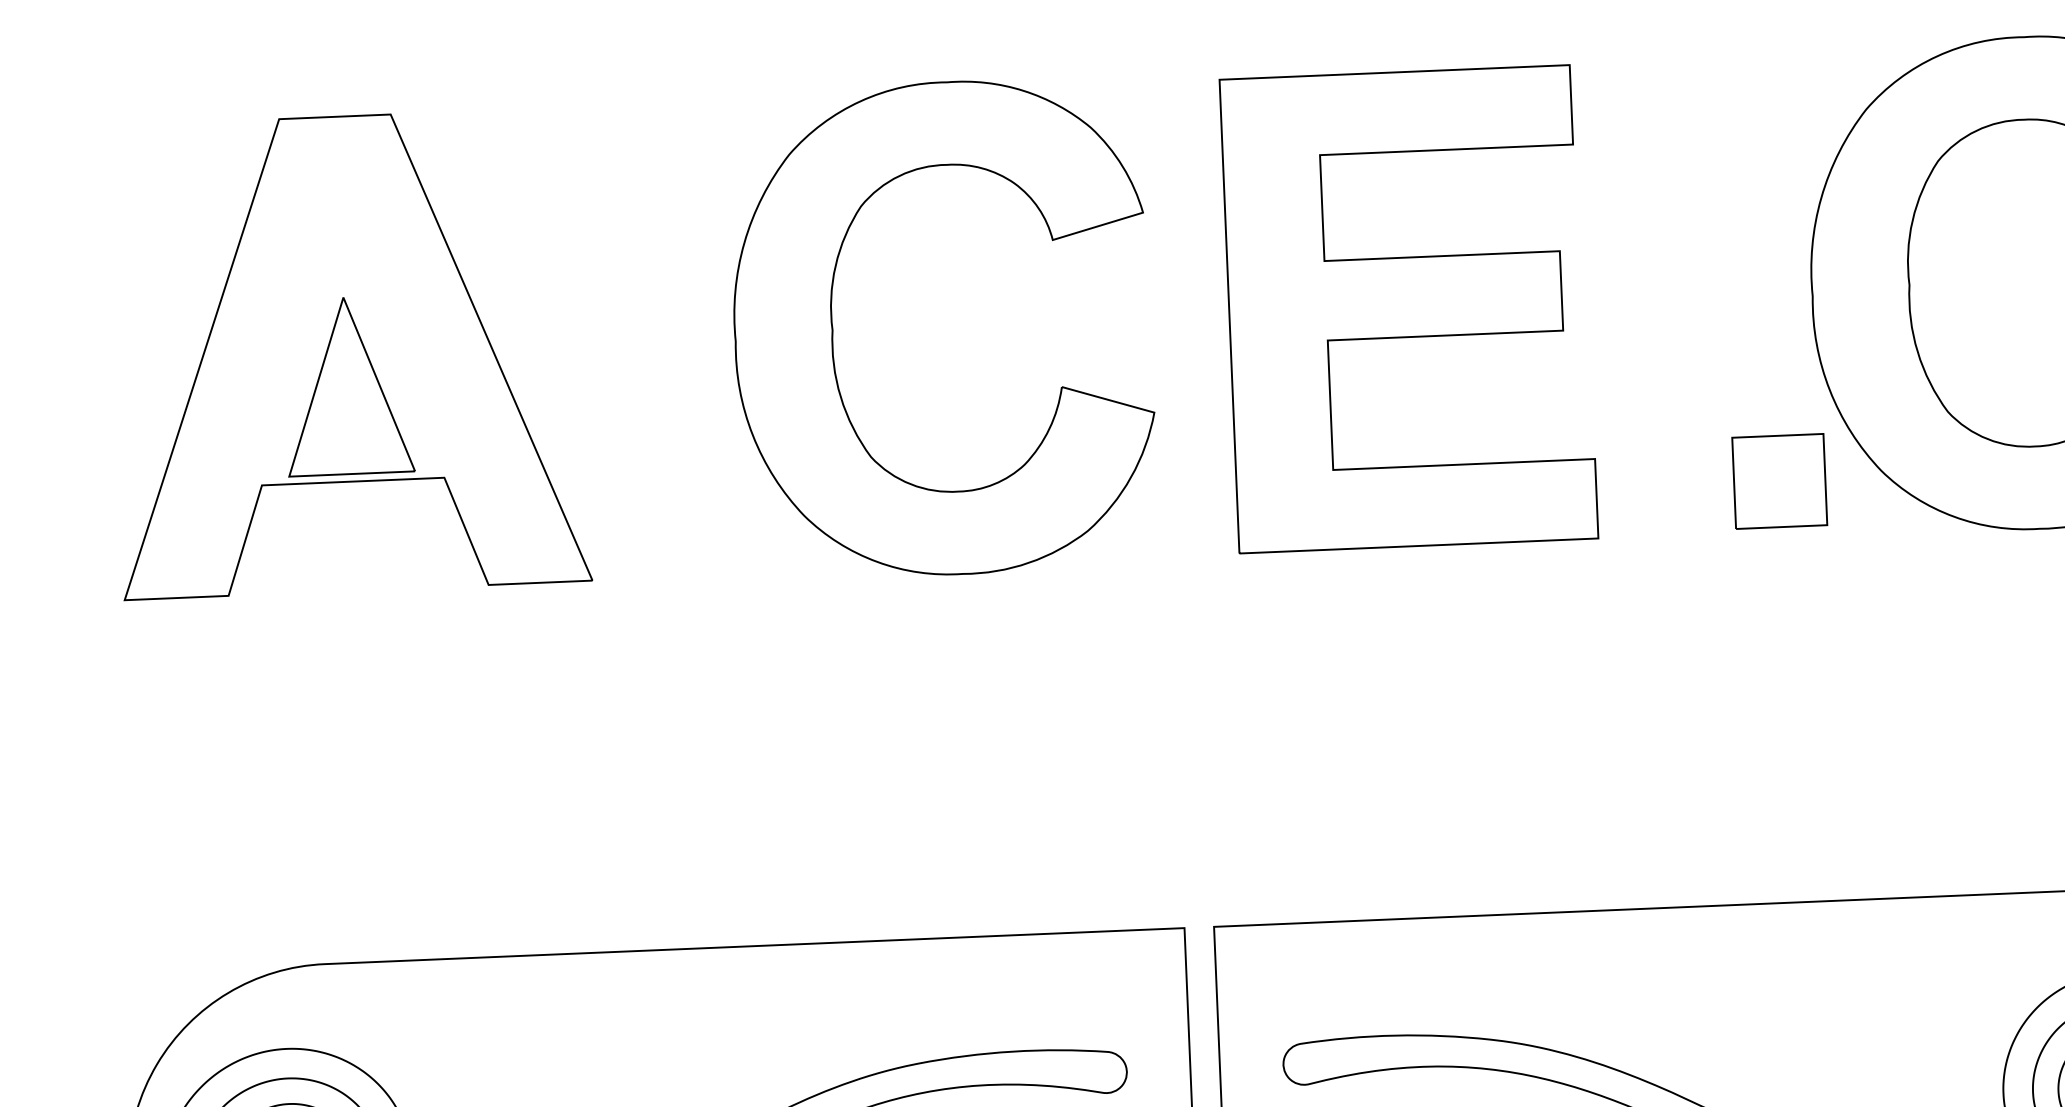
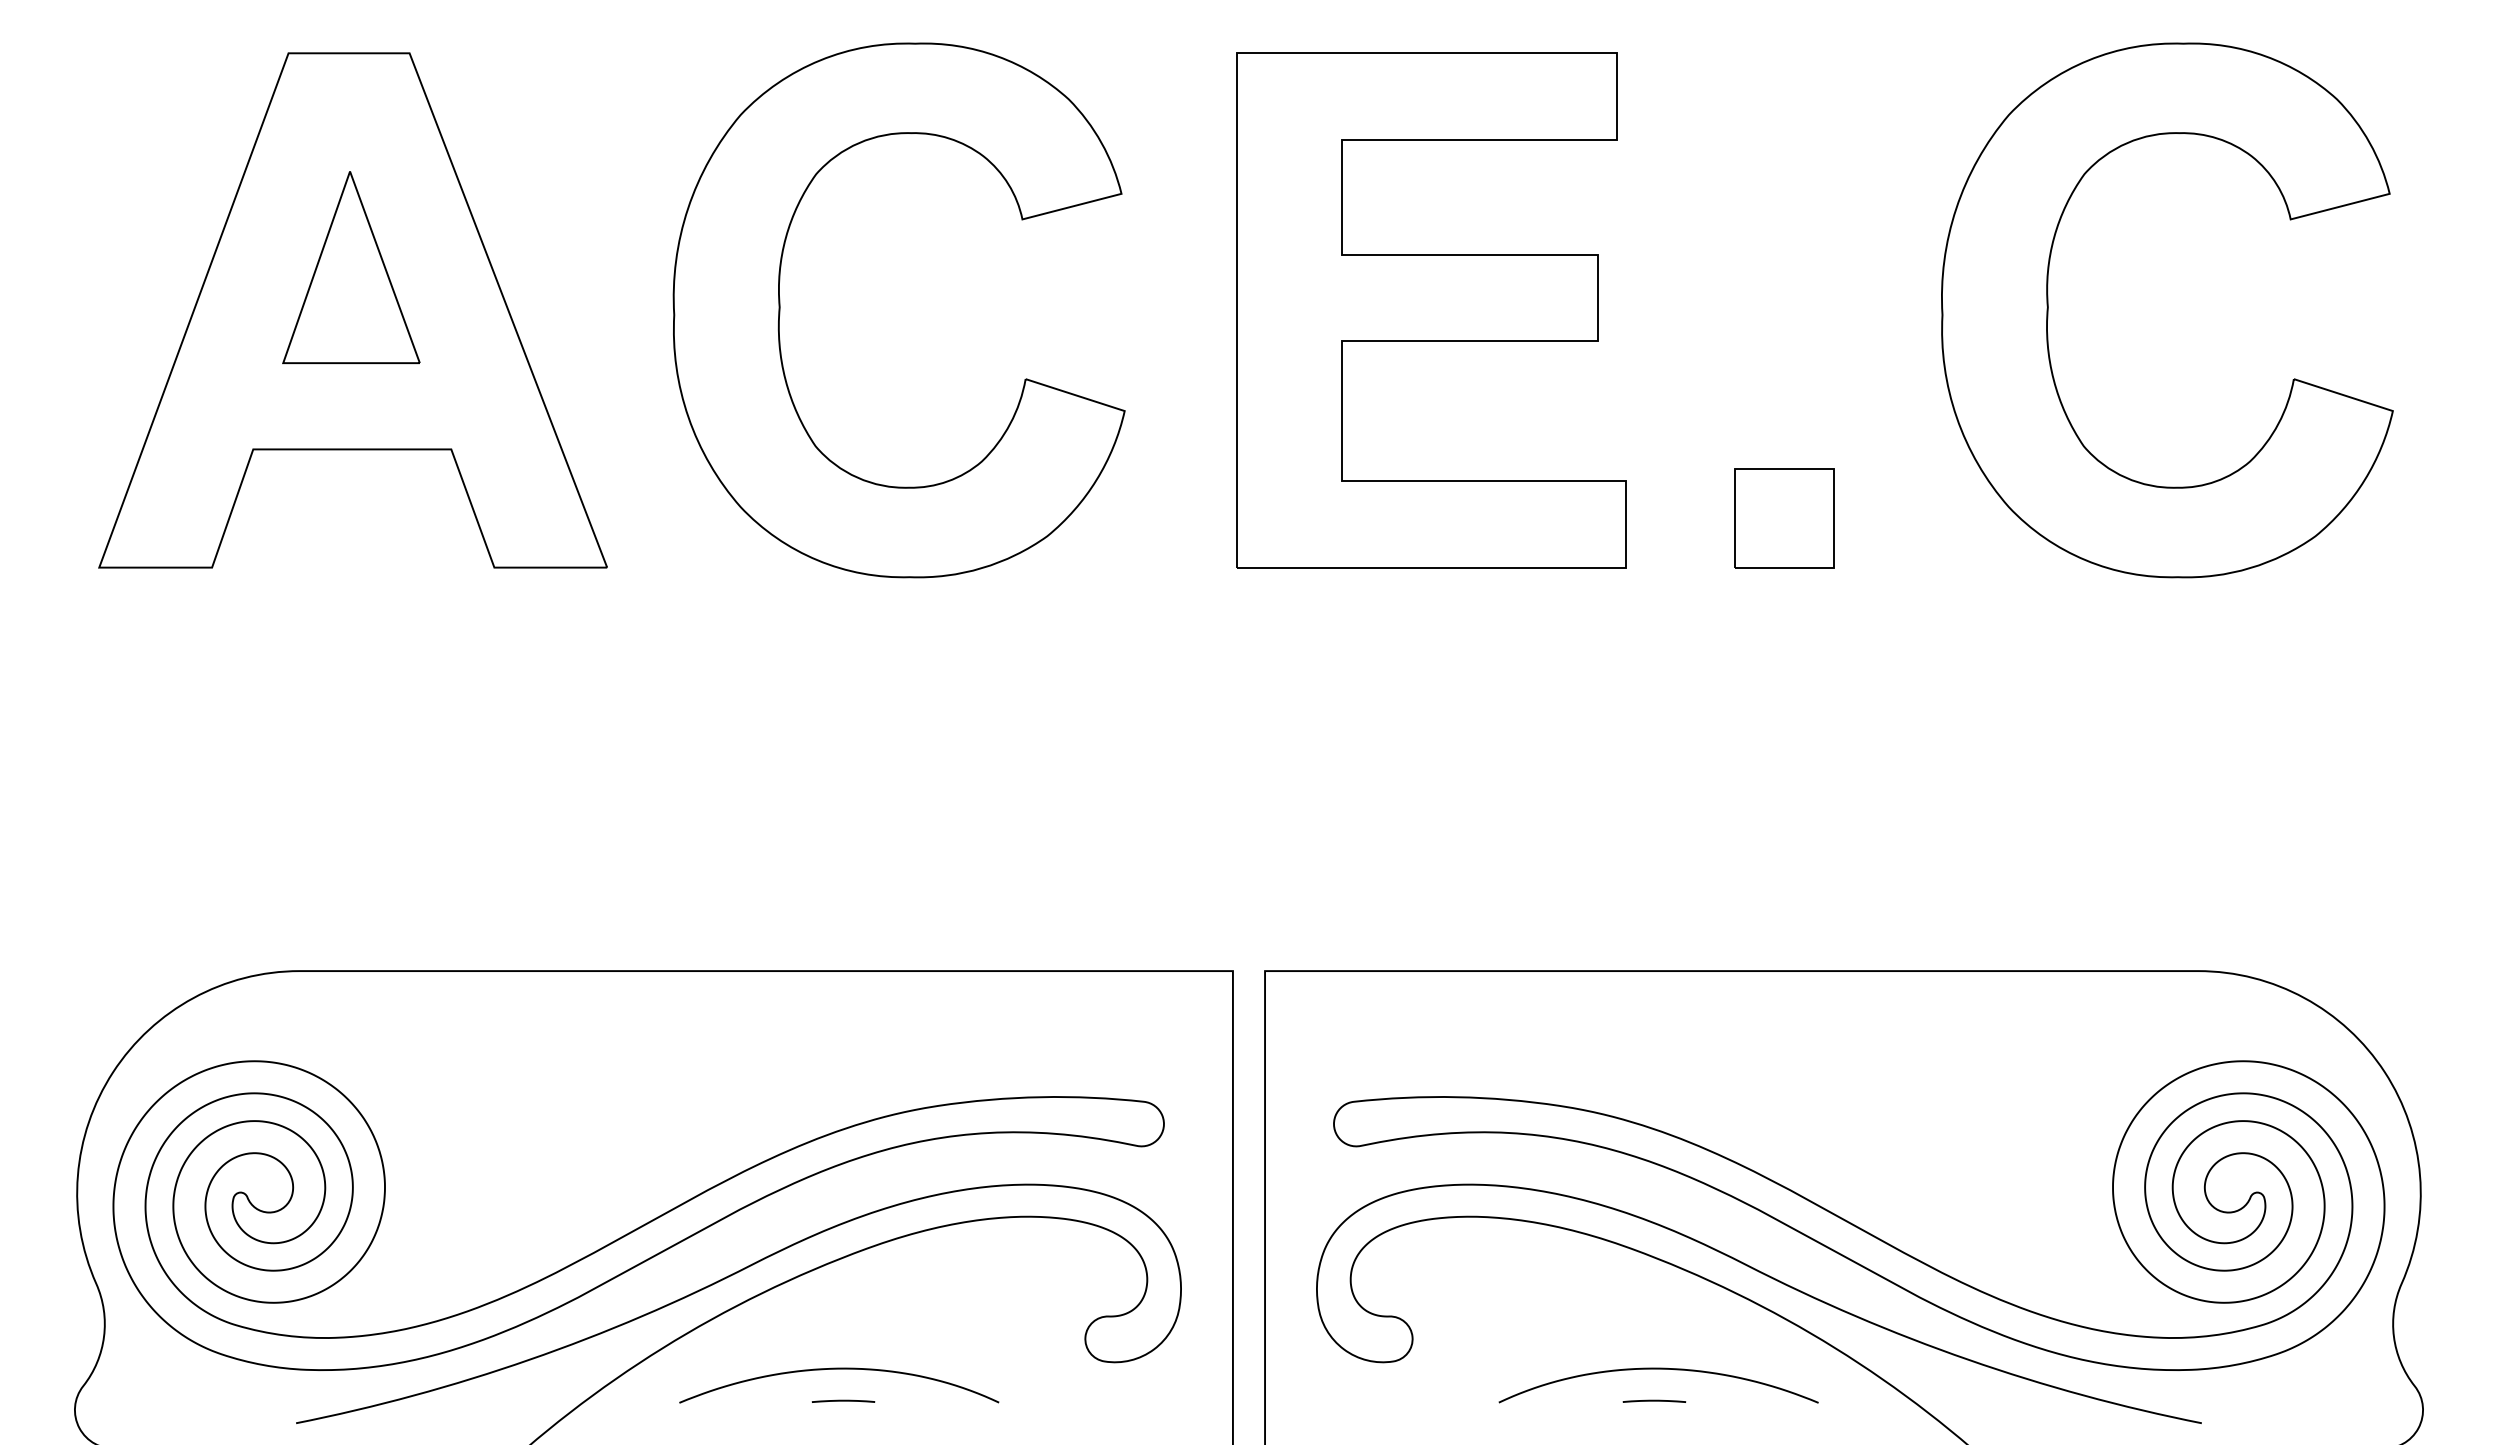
part: (1409, 309) -> (1431, 310), moved
part: (833, 333) -> (780, 310), moved
part: (348, 385) -> (351, 267), moved
part: (1779, 481) -> (1784, 518), moved

